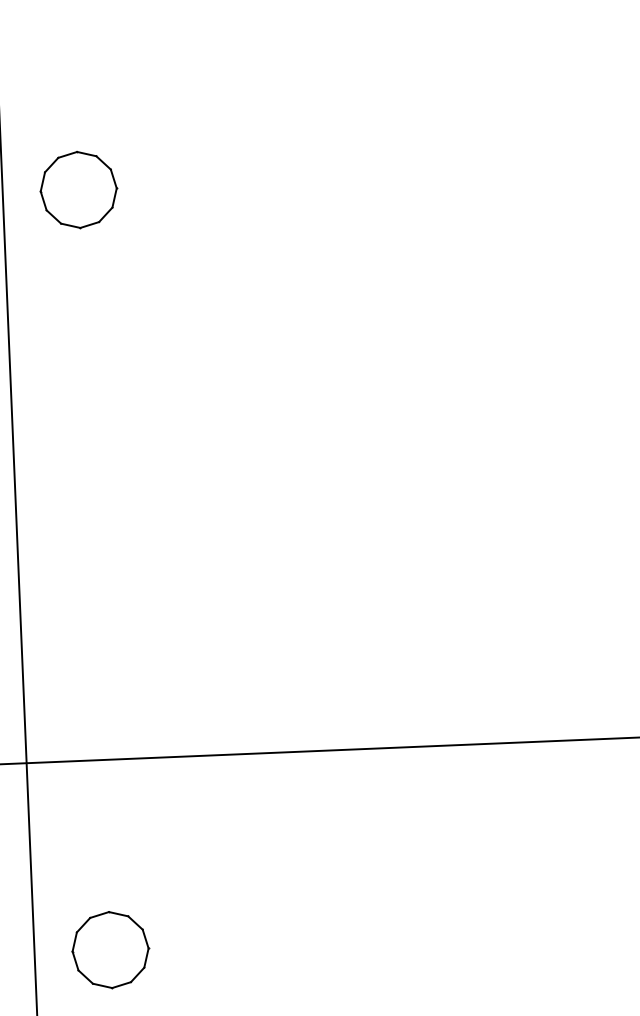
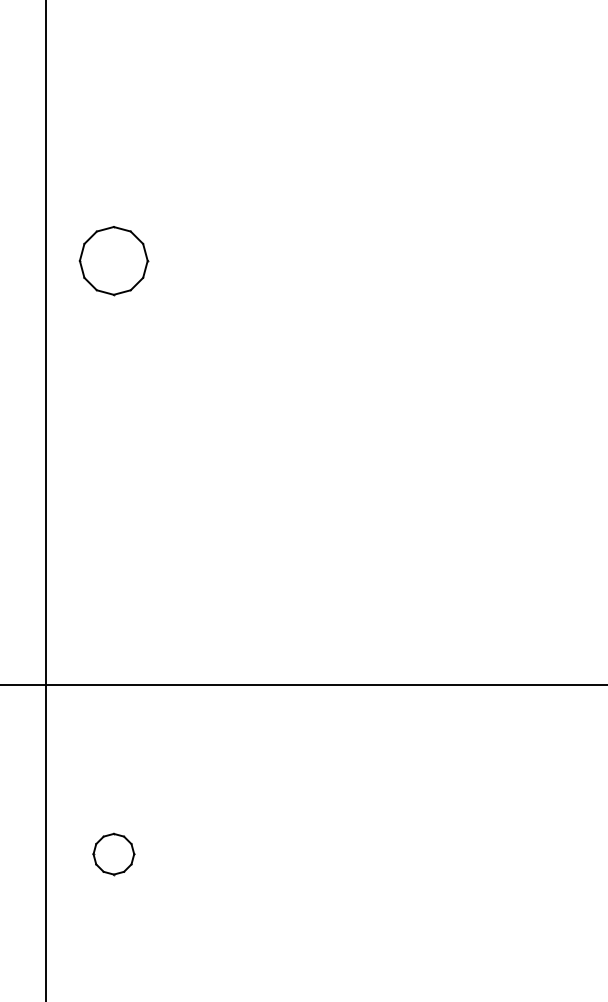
part: (78, 190) -> (113, 261), moved
part: (110, 950) -> (113, 854), size x0.6

